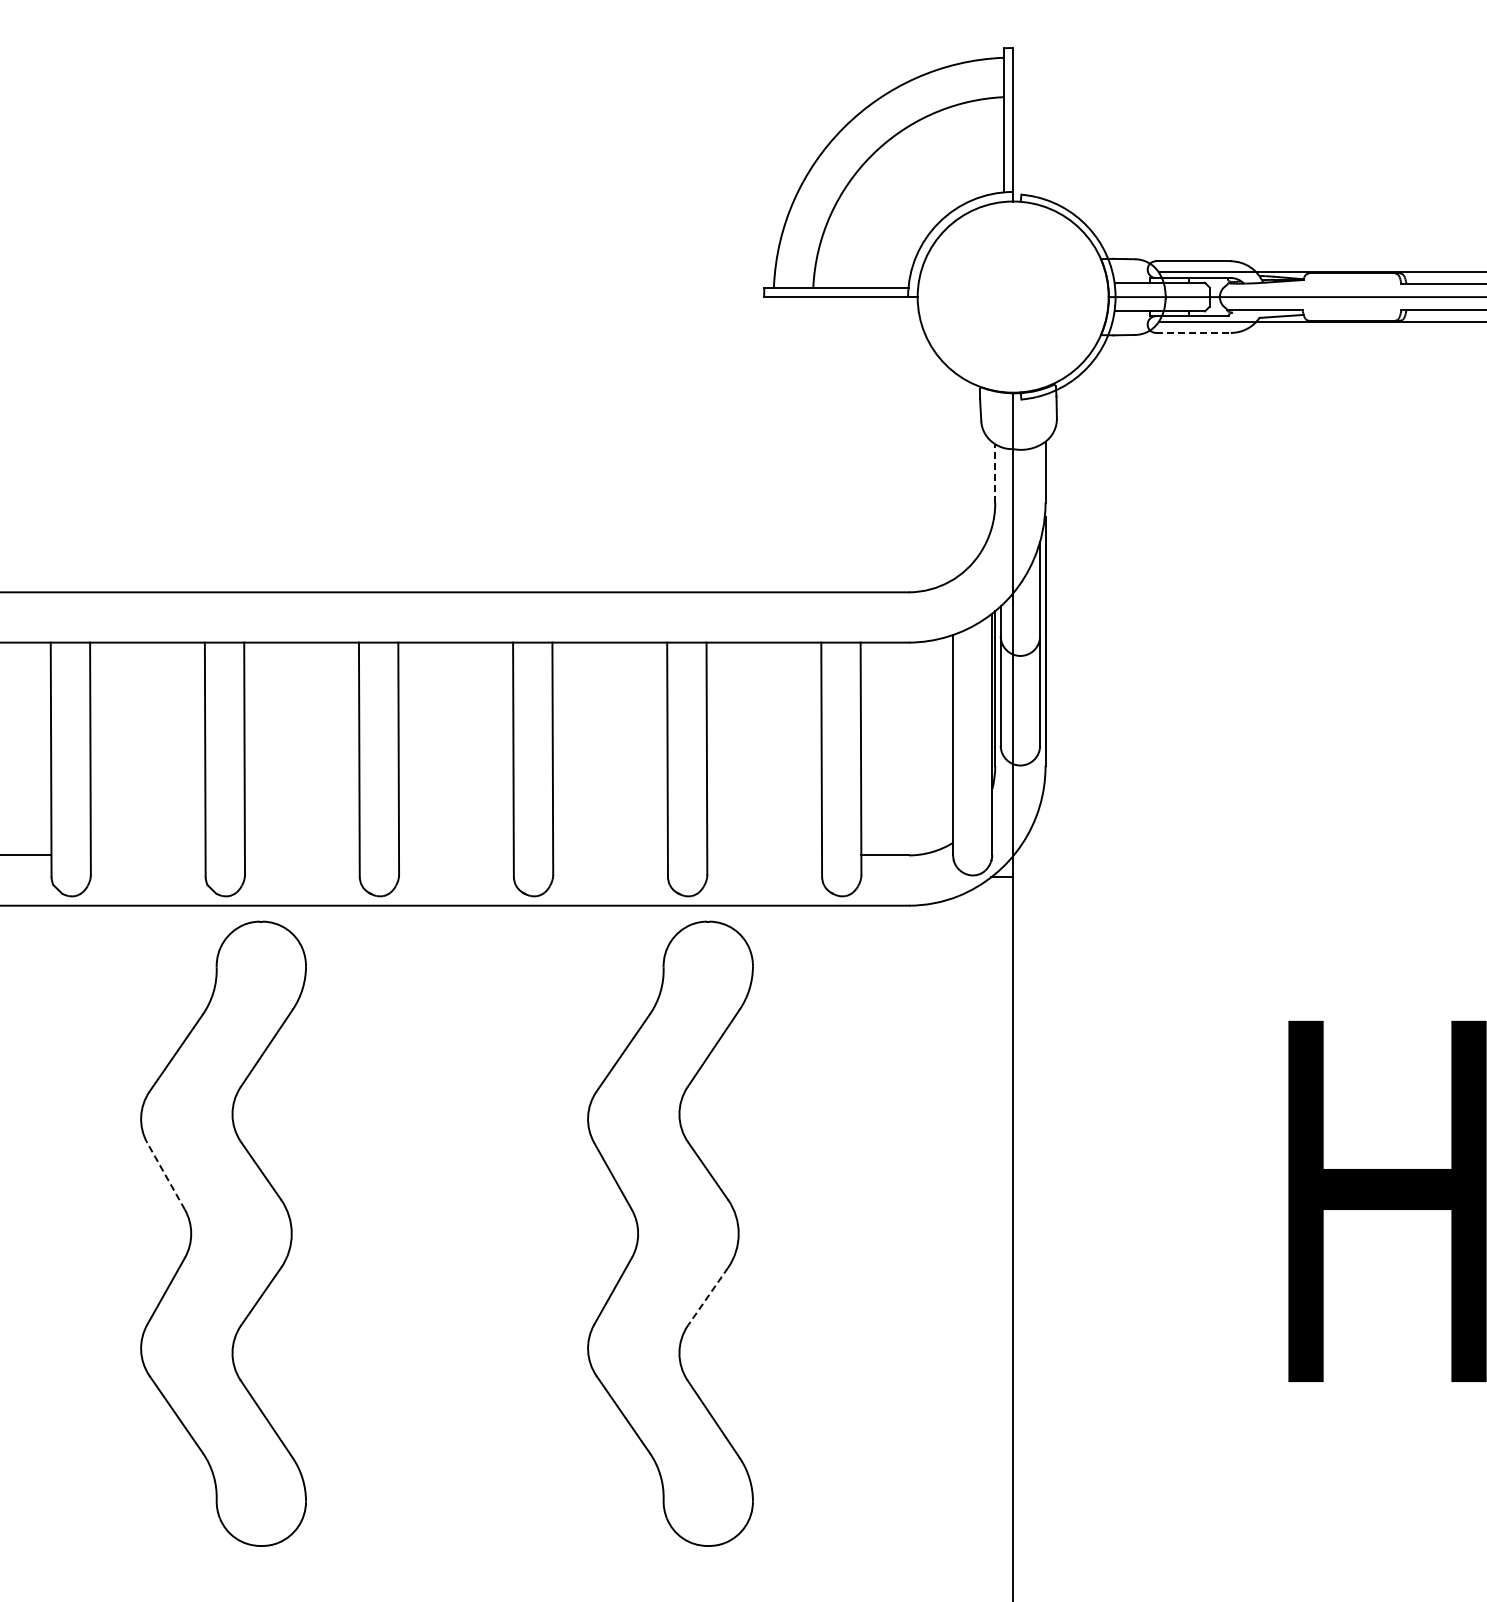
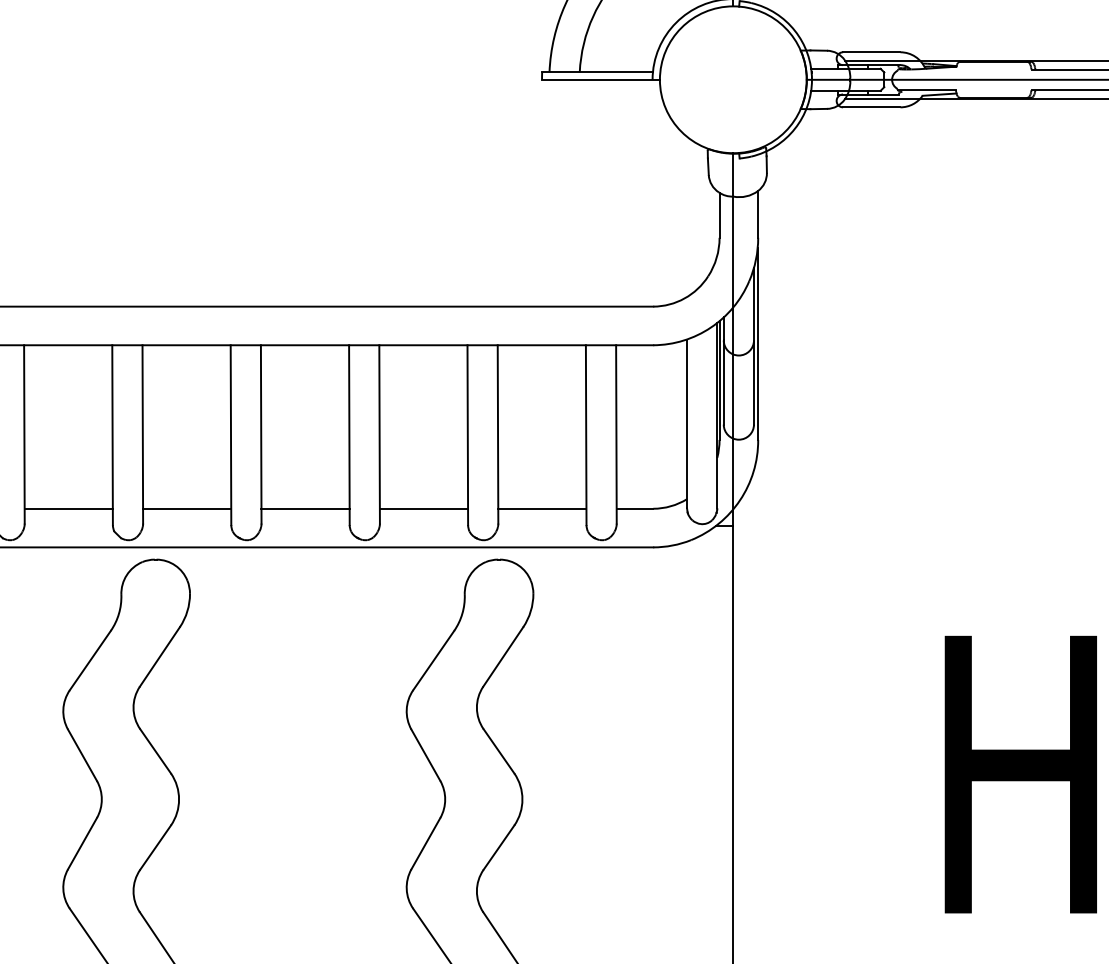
line: (1193, 332) -> (871, 107), dashed -> solid
line: (995, 472) -> (719, 214), dashed -> solid
line: (147, 855) -> (68, 508), added
line: (301, 855) -> (186, 508), added
line: (456, 855) -> (305, 508), added
line: (610, 855) -> (423, 508), added
line: (764, 855) -> (542, 508), added
line: (165, 1175) -> (82, 754), dashed -> solid
line: (707, 1296) -> (498, 847), dashed -> solid

